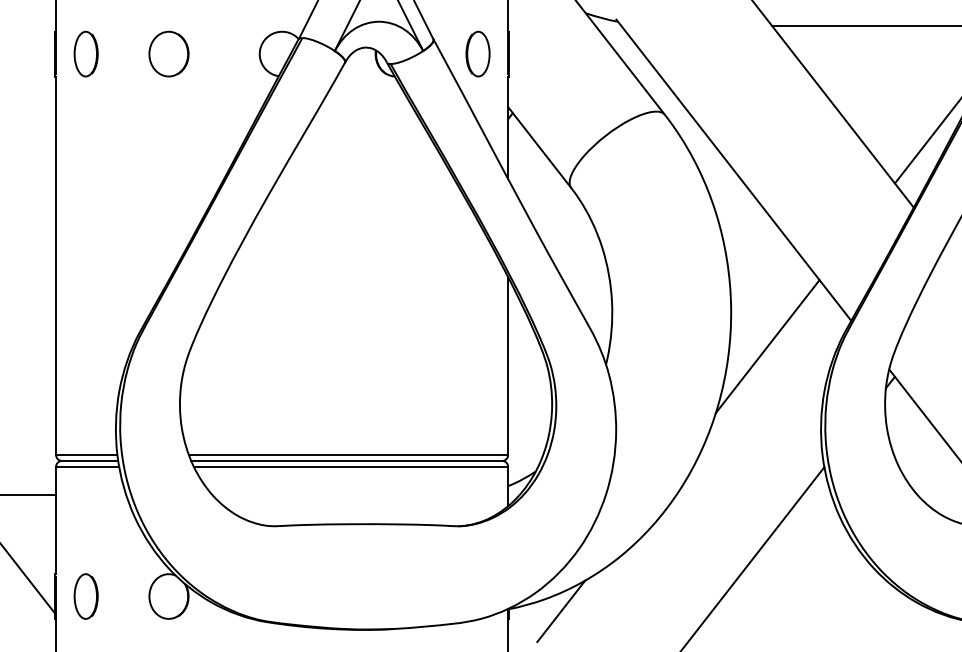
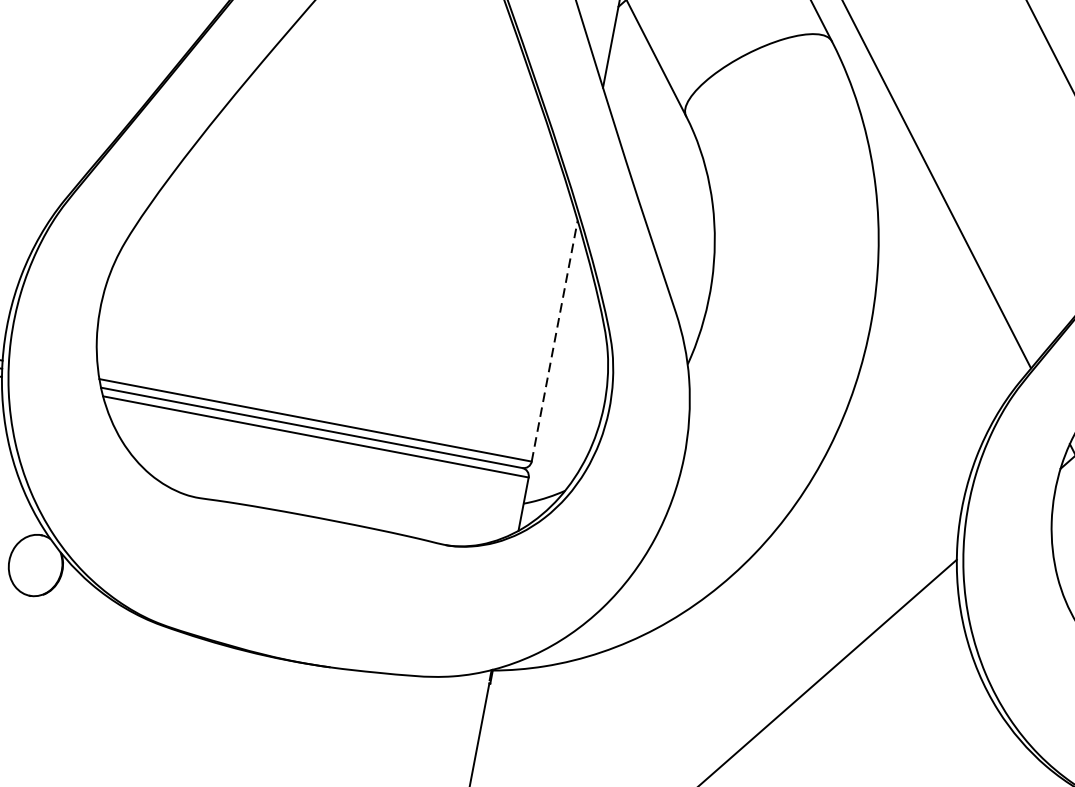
line: (767, 346) -> (911, 381), removed
line: (508, 366) -> (555, 341), solid -> dashed
line: (561, 611) -> (563, 687), removed

